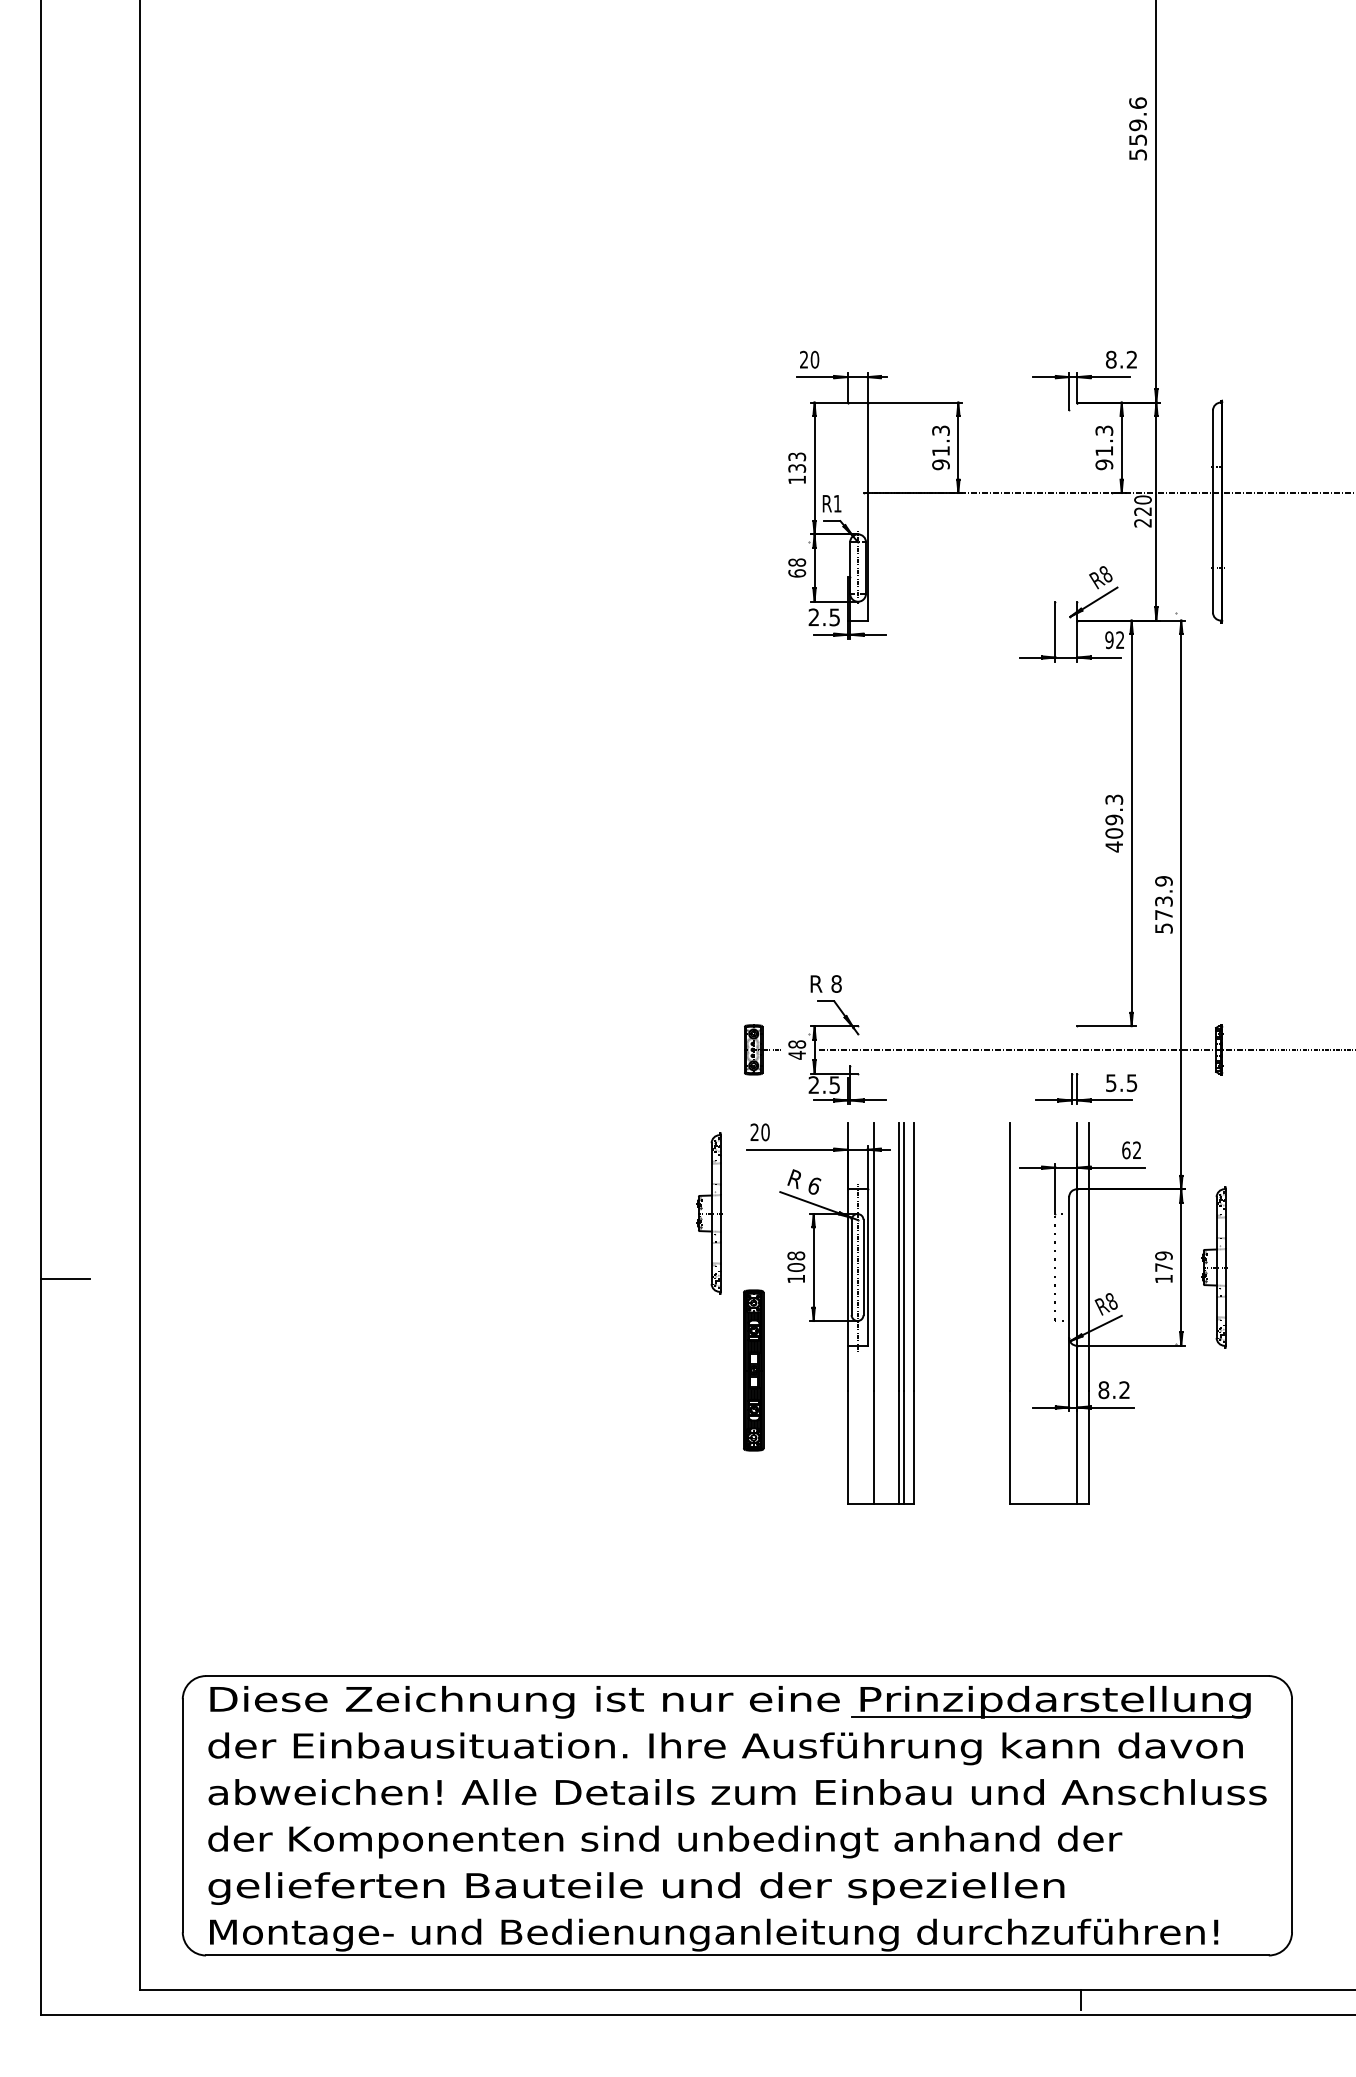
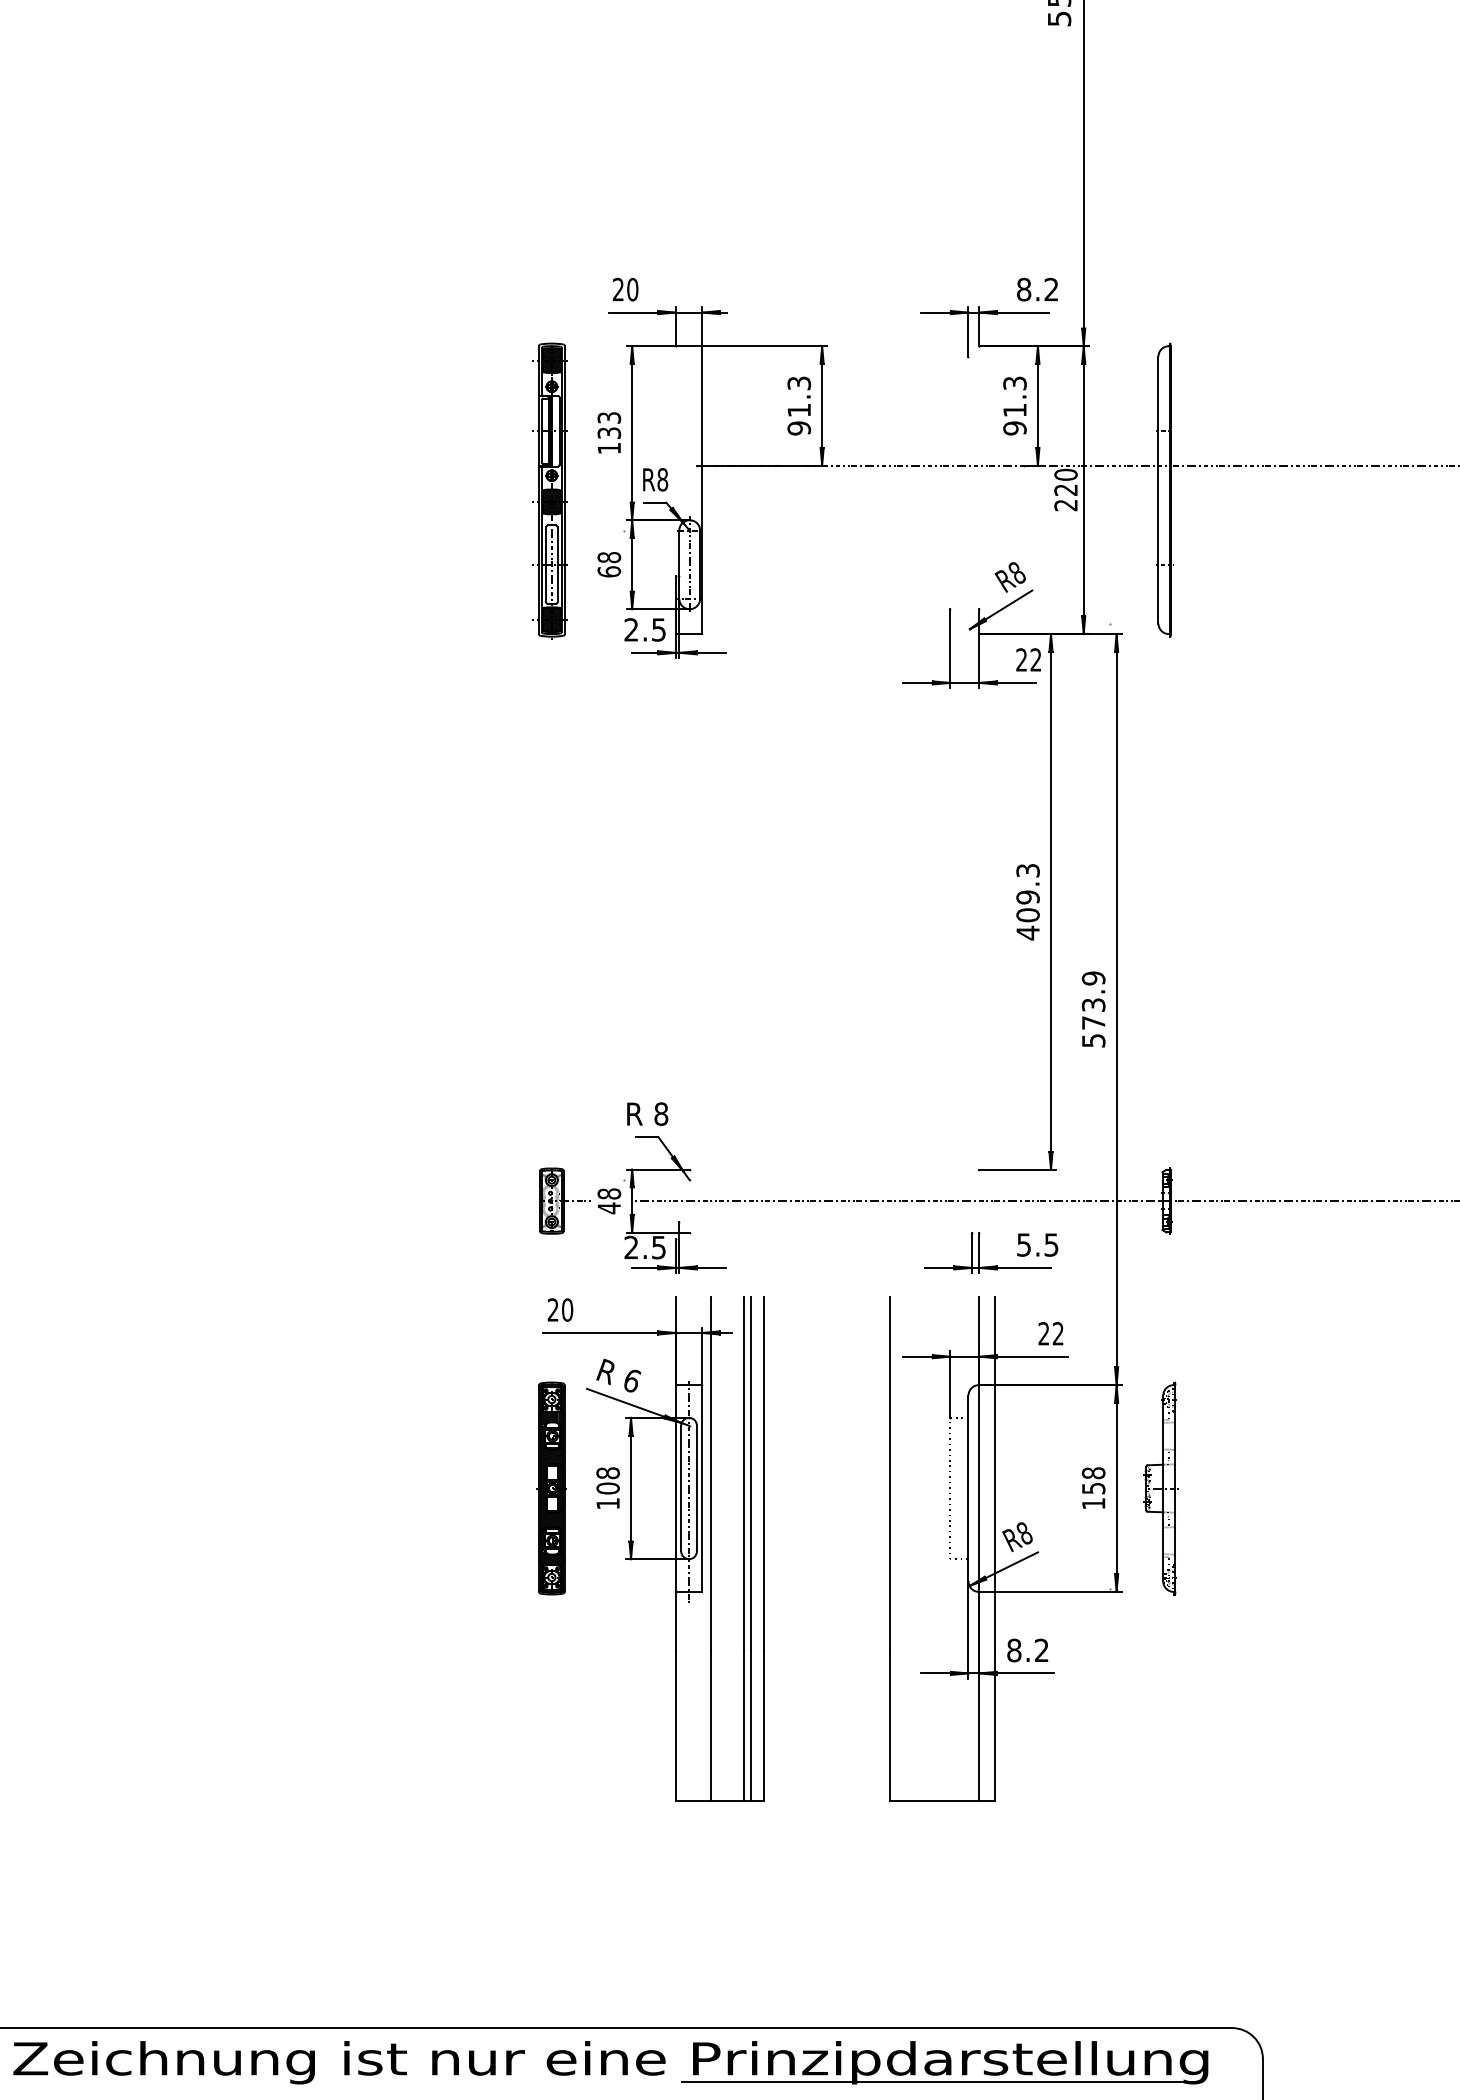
text: (837, 503) -> (662, 479), R1 -> R8
part: (753, 511) -> (551, 490), added
text: (1109, 640) -> (1021, 660), 92 -> 22
text: (1126, 1150) -> (1044, 1333), 62 -> 22
part: (709, 1213) -> (493, 1417), removed
text: (1163, 1261) -> (1093, 1480), 179 -> 158
part: (753, 1370) -> (551, 1488), moved

